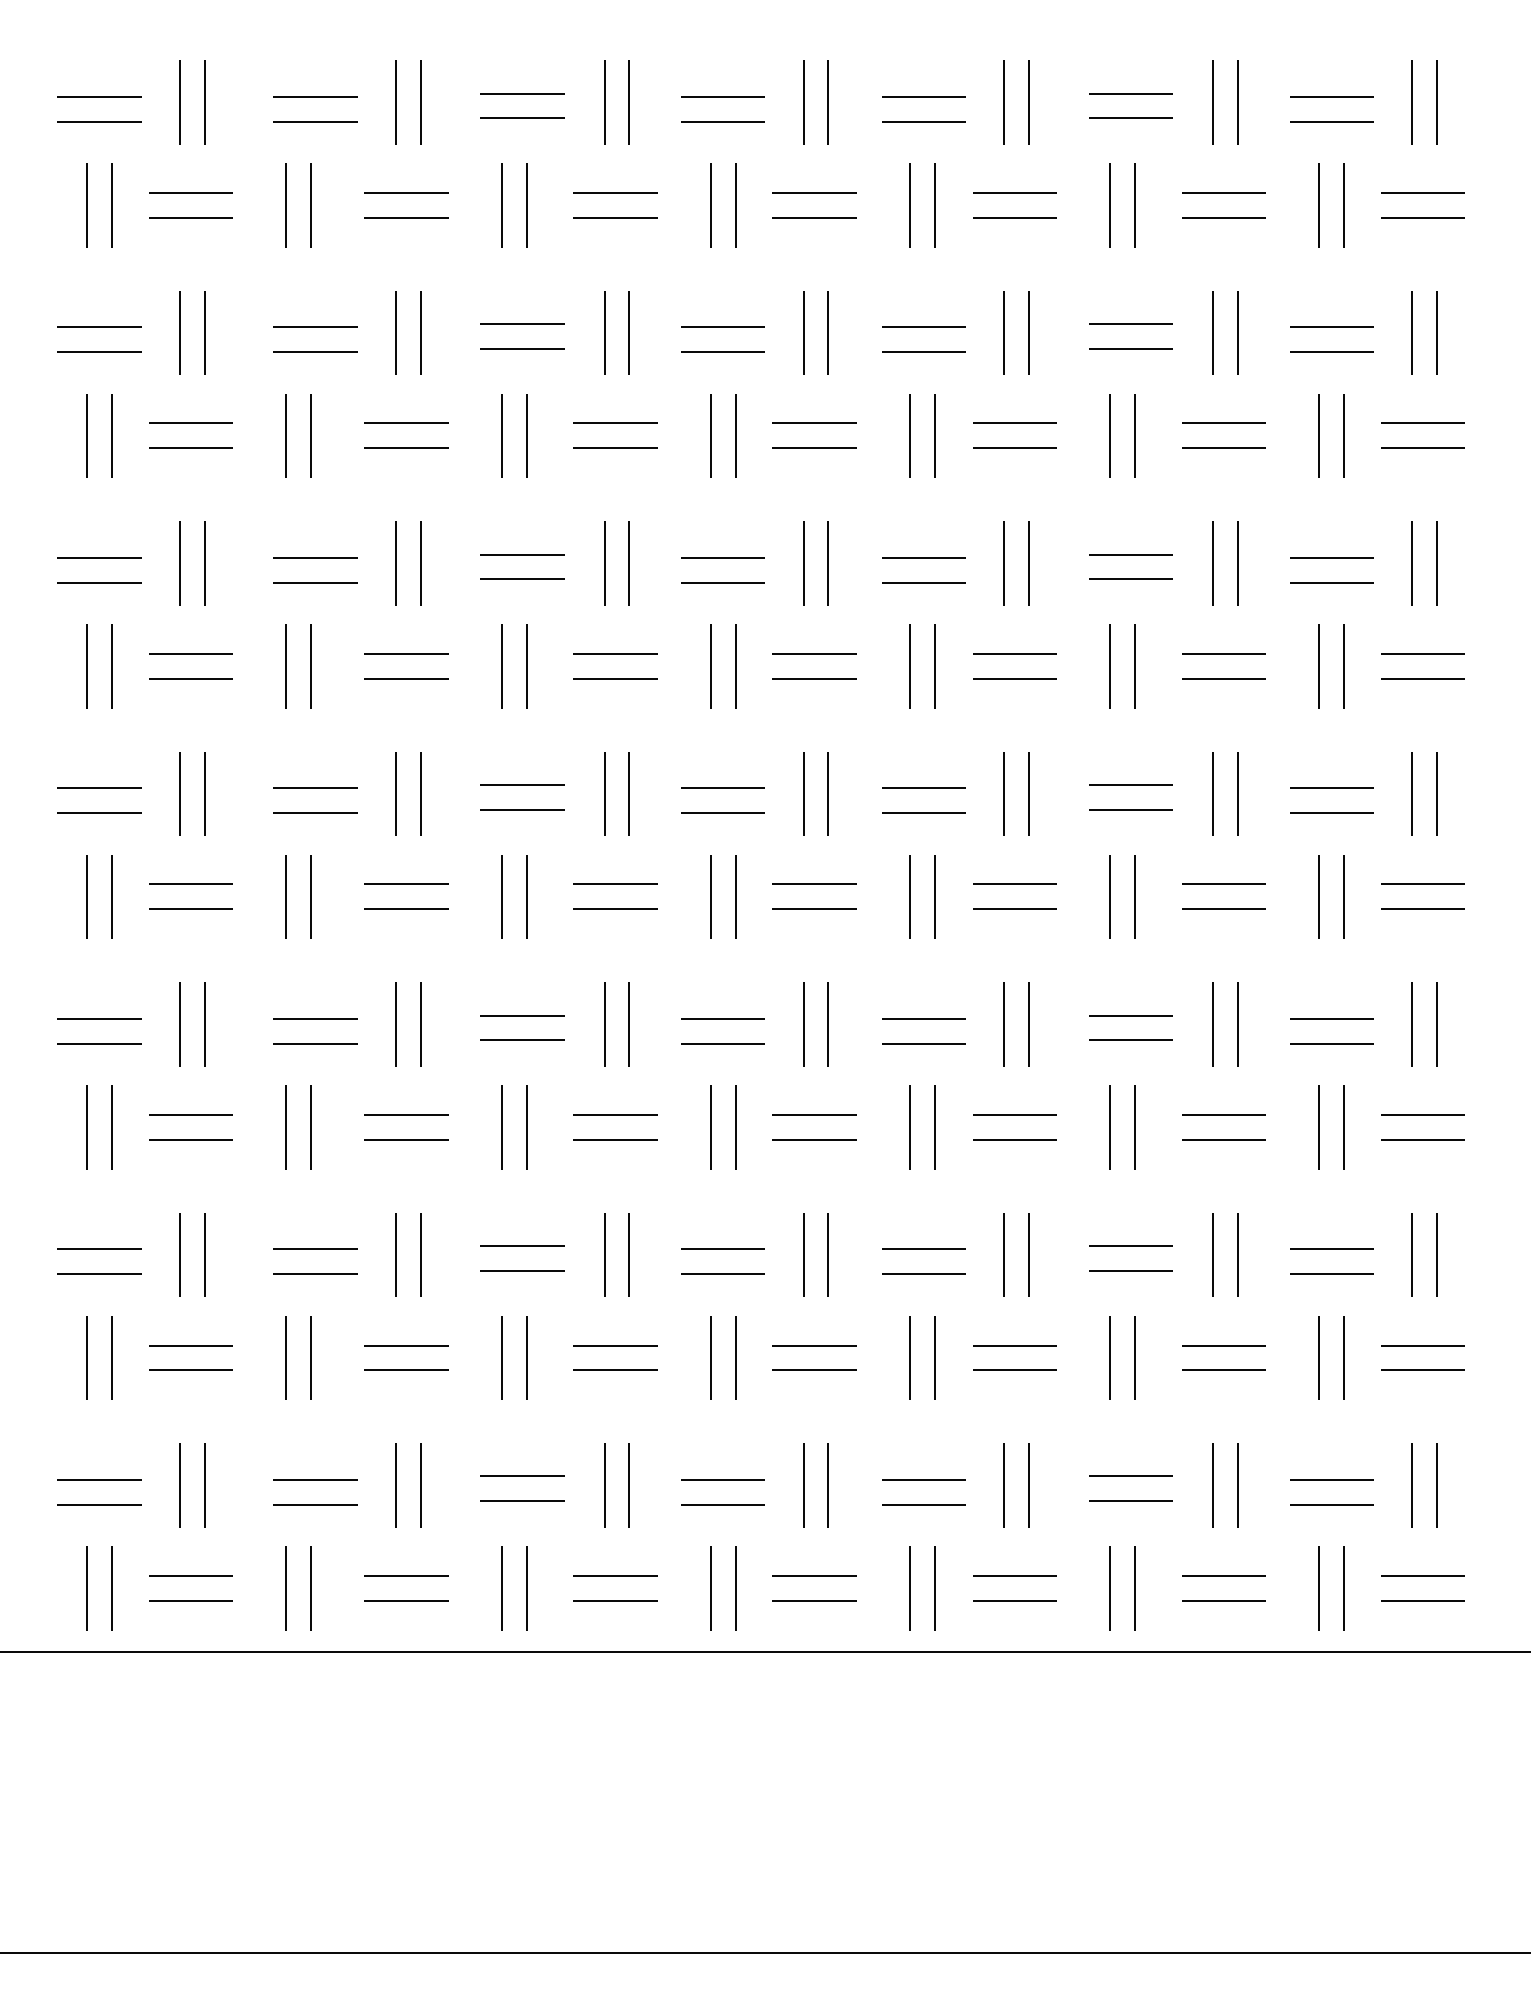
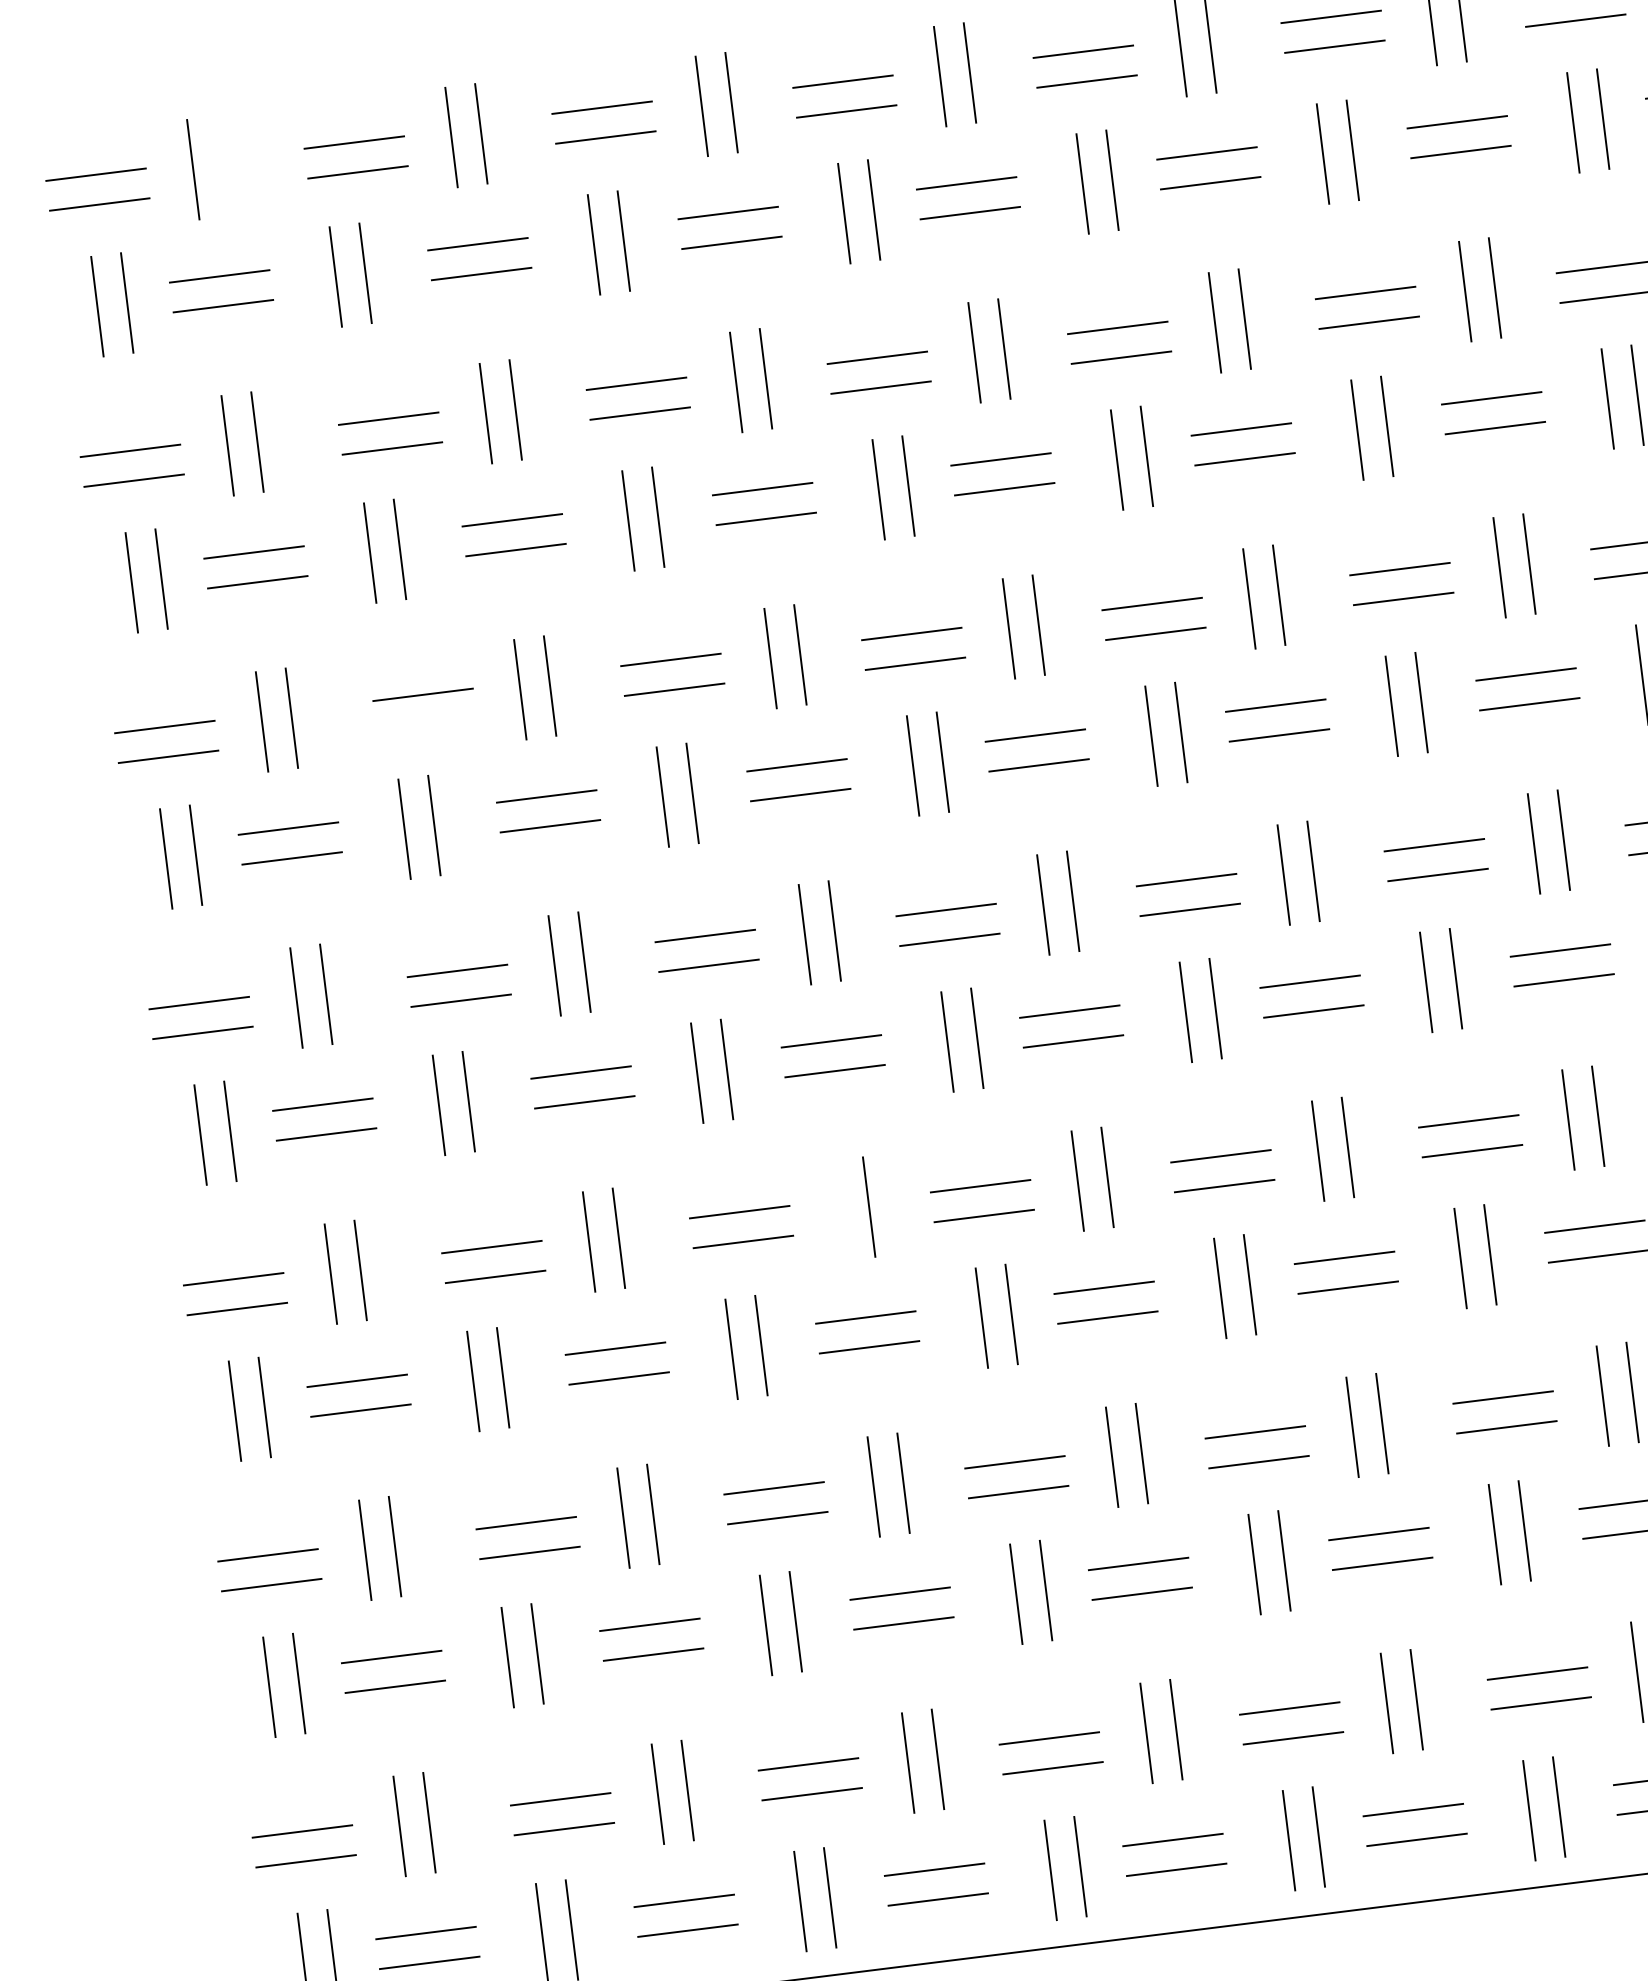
line: (204, 102) -> (222, 165), removed
line: (315, 582) -> (427, 724), removed
line: (604, 1024) -> (839, 1210), removed

